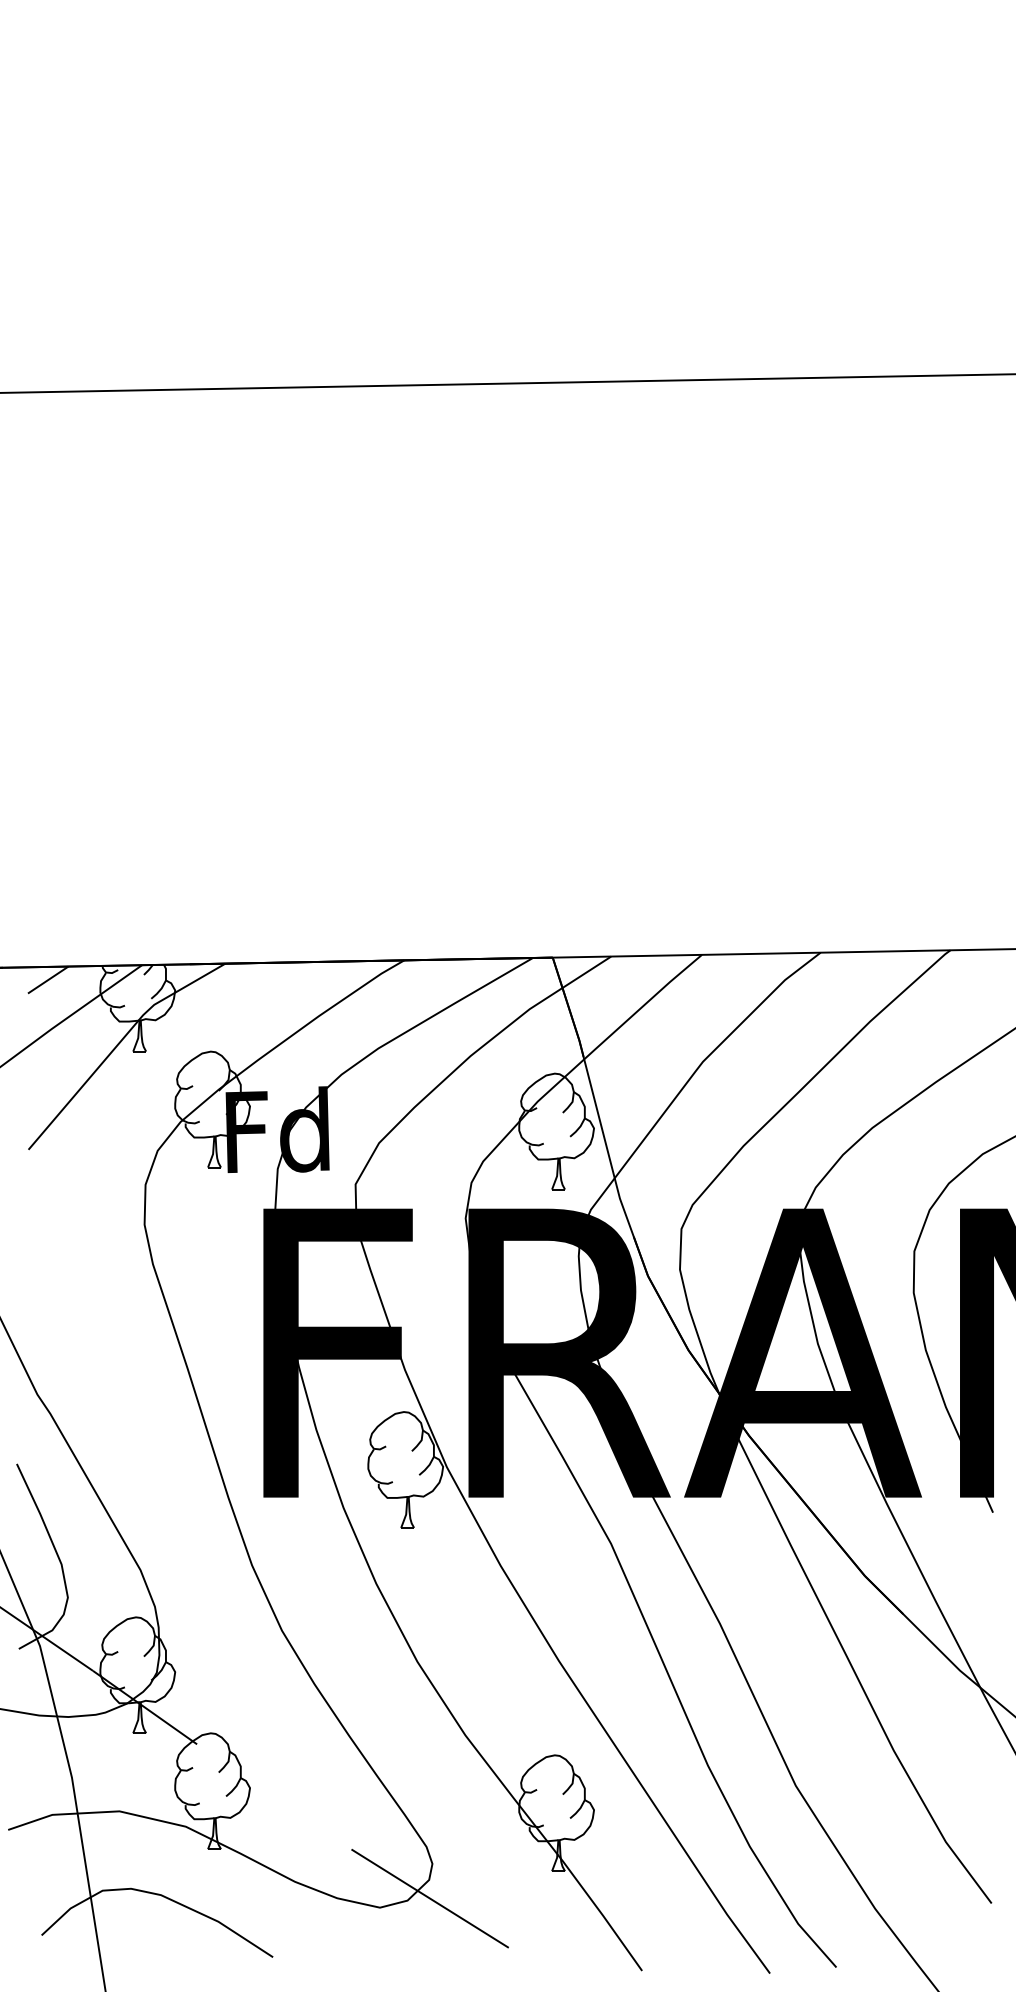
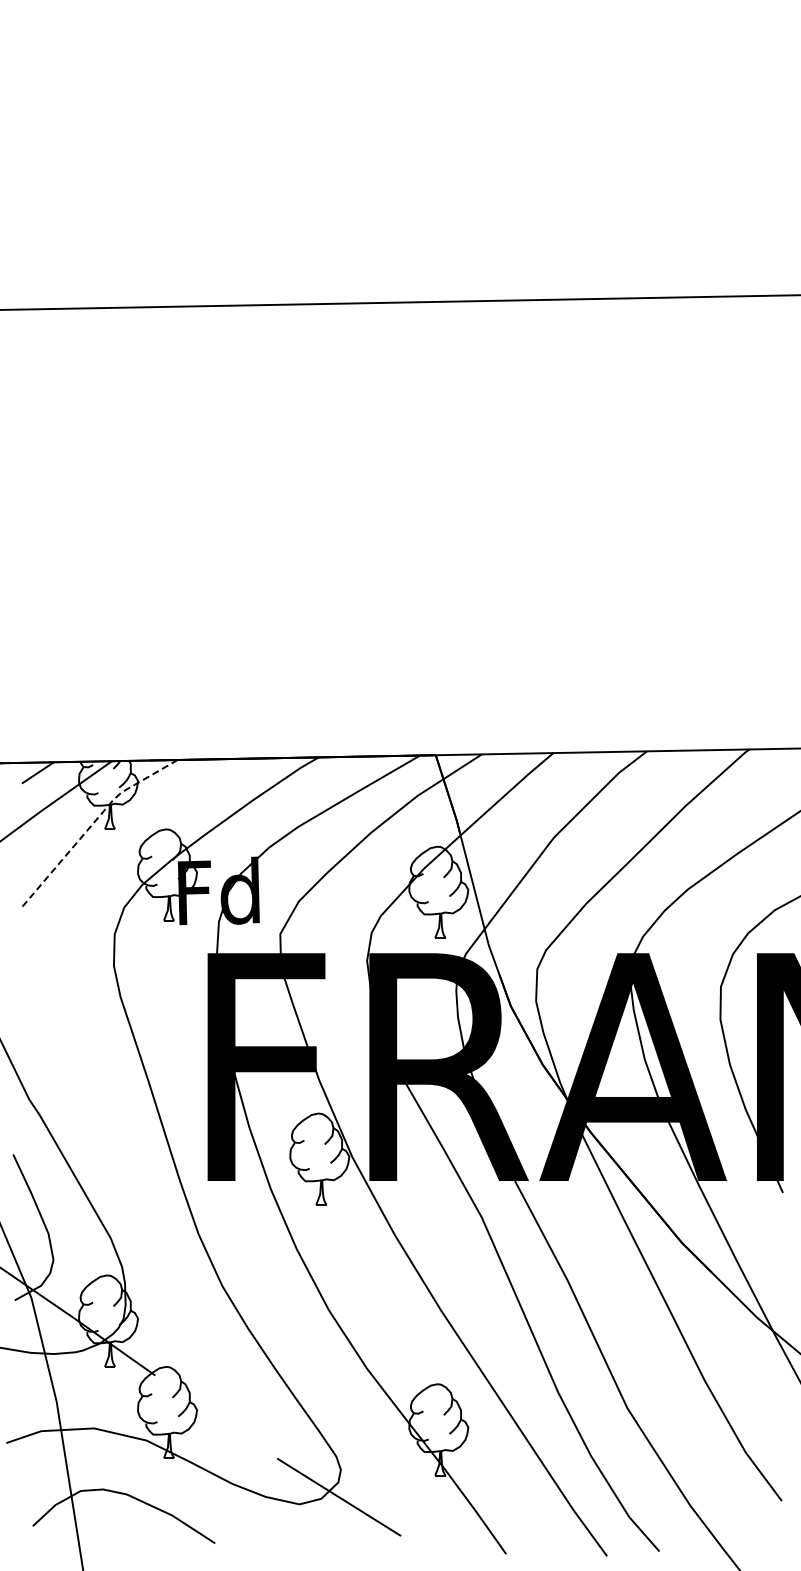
line: (117, 1045) -> (92, 824), solid -> dashed

